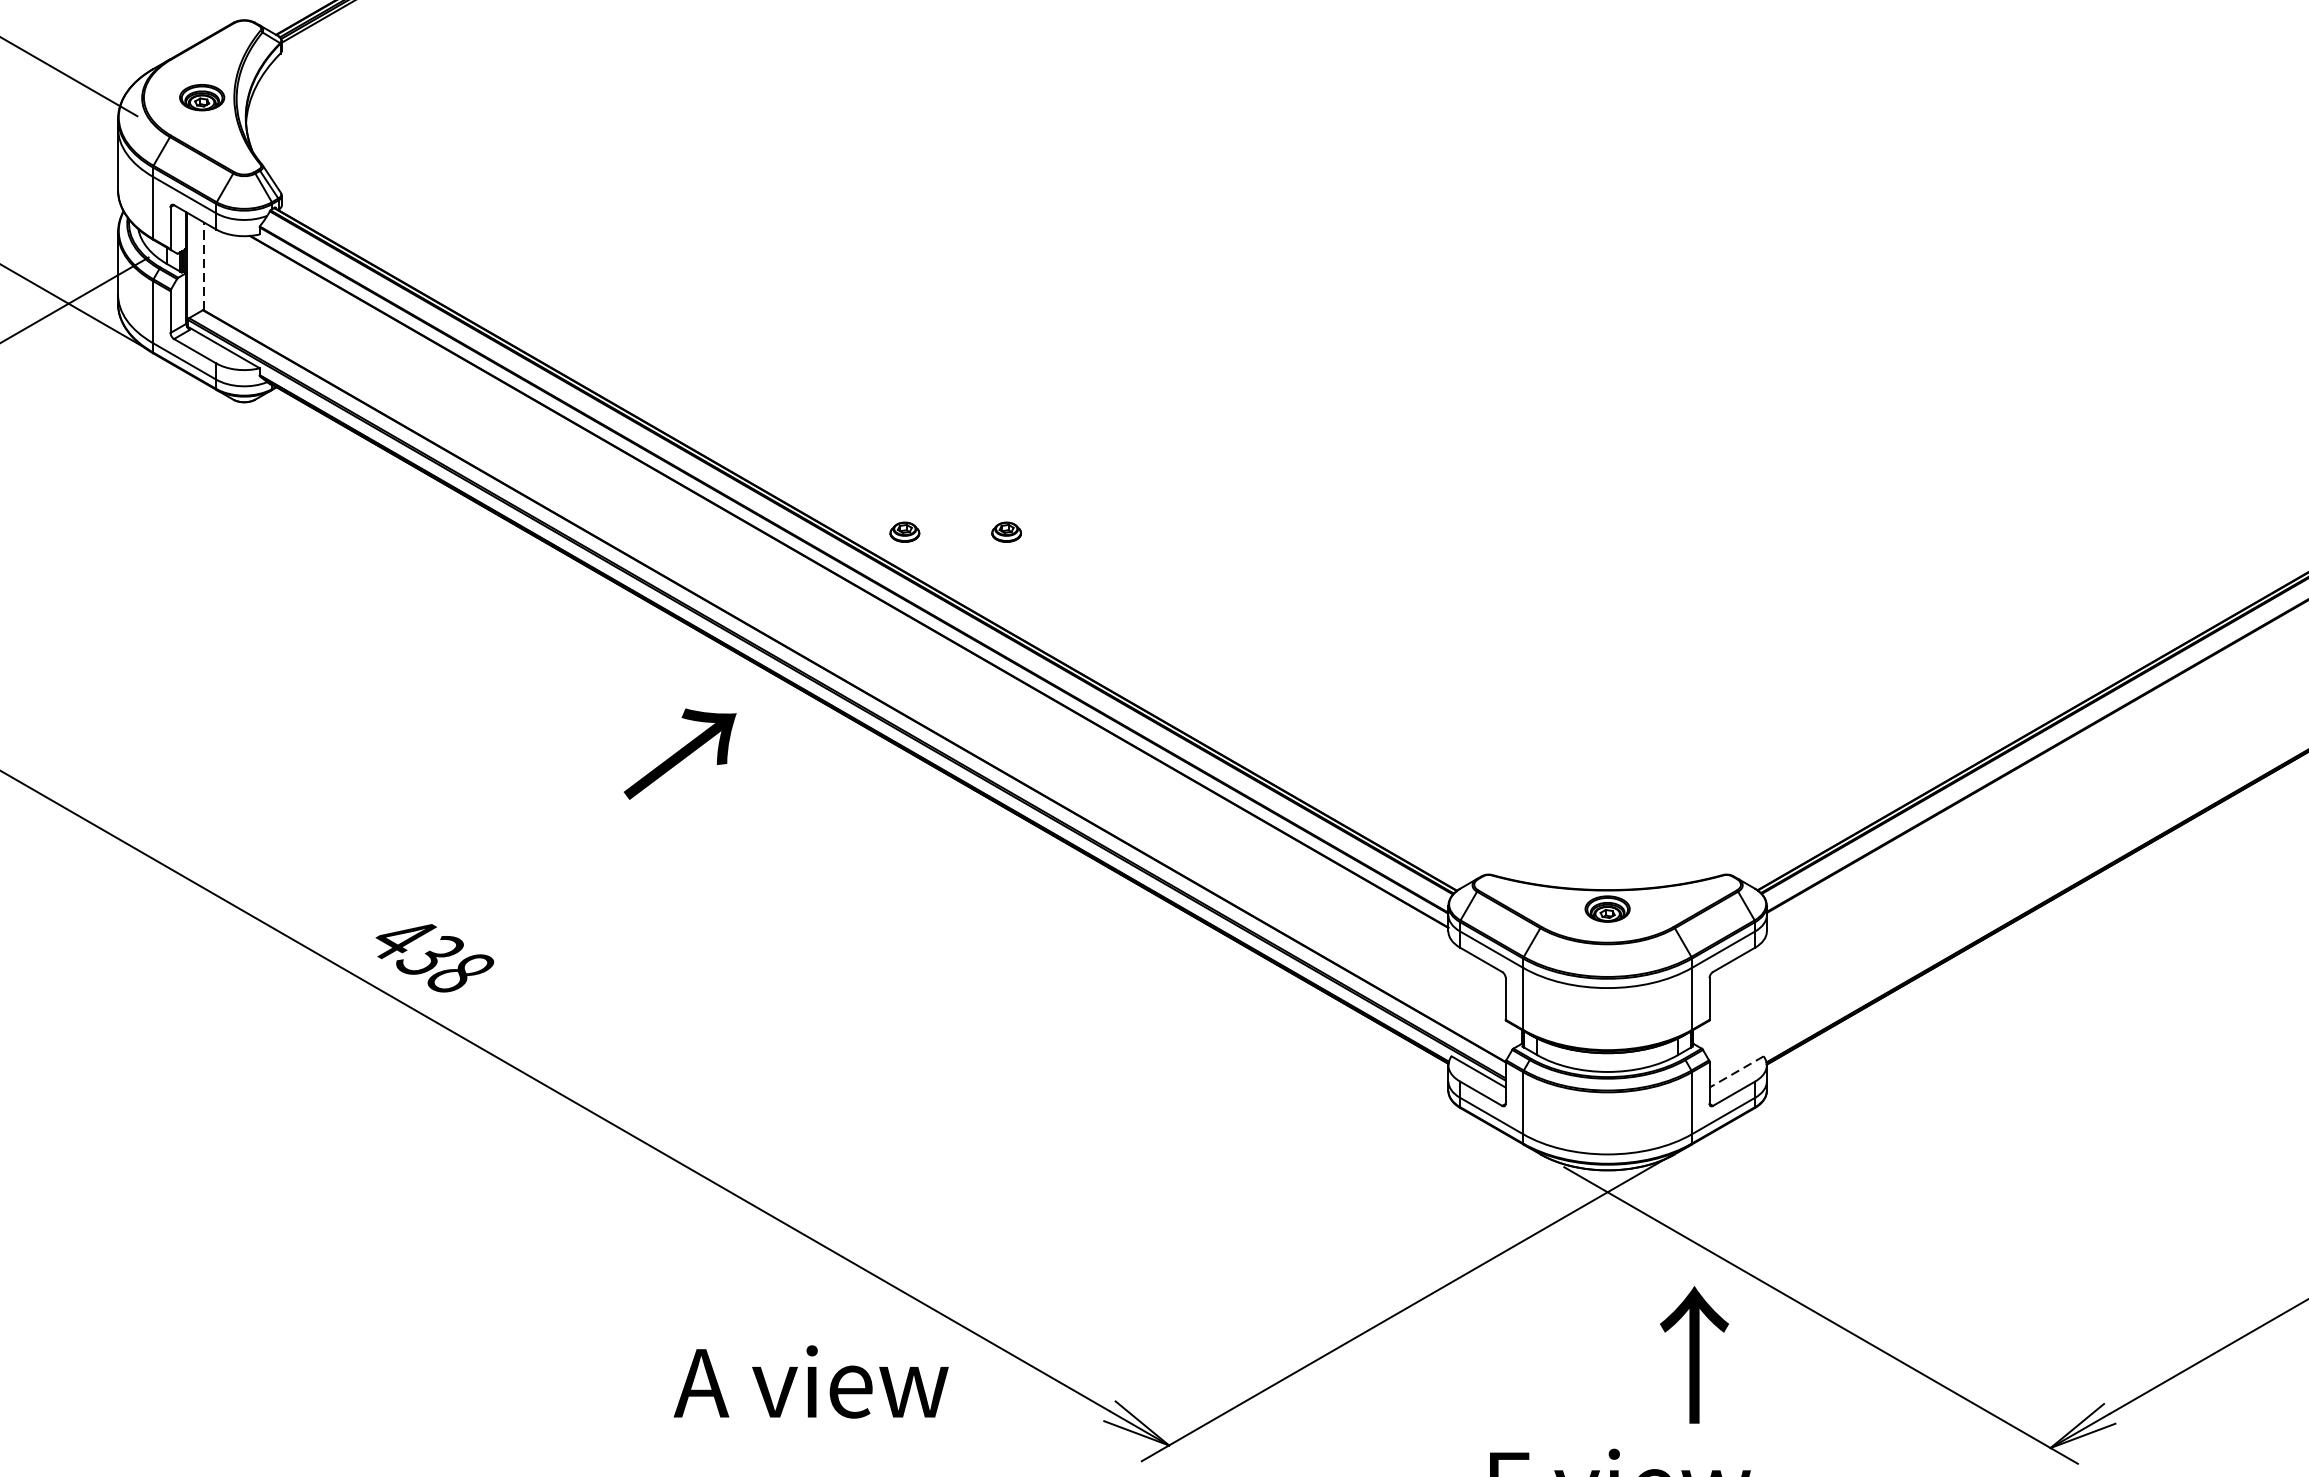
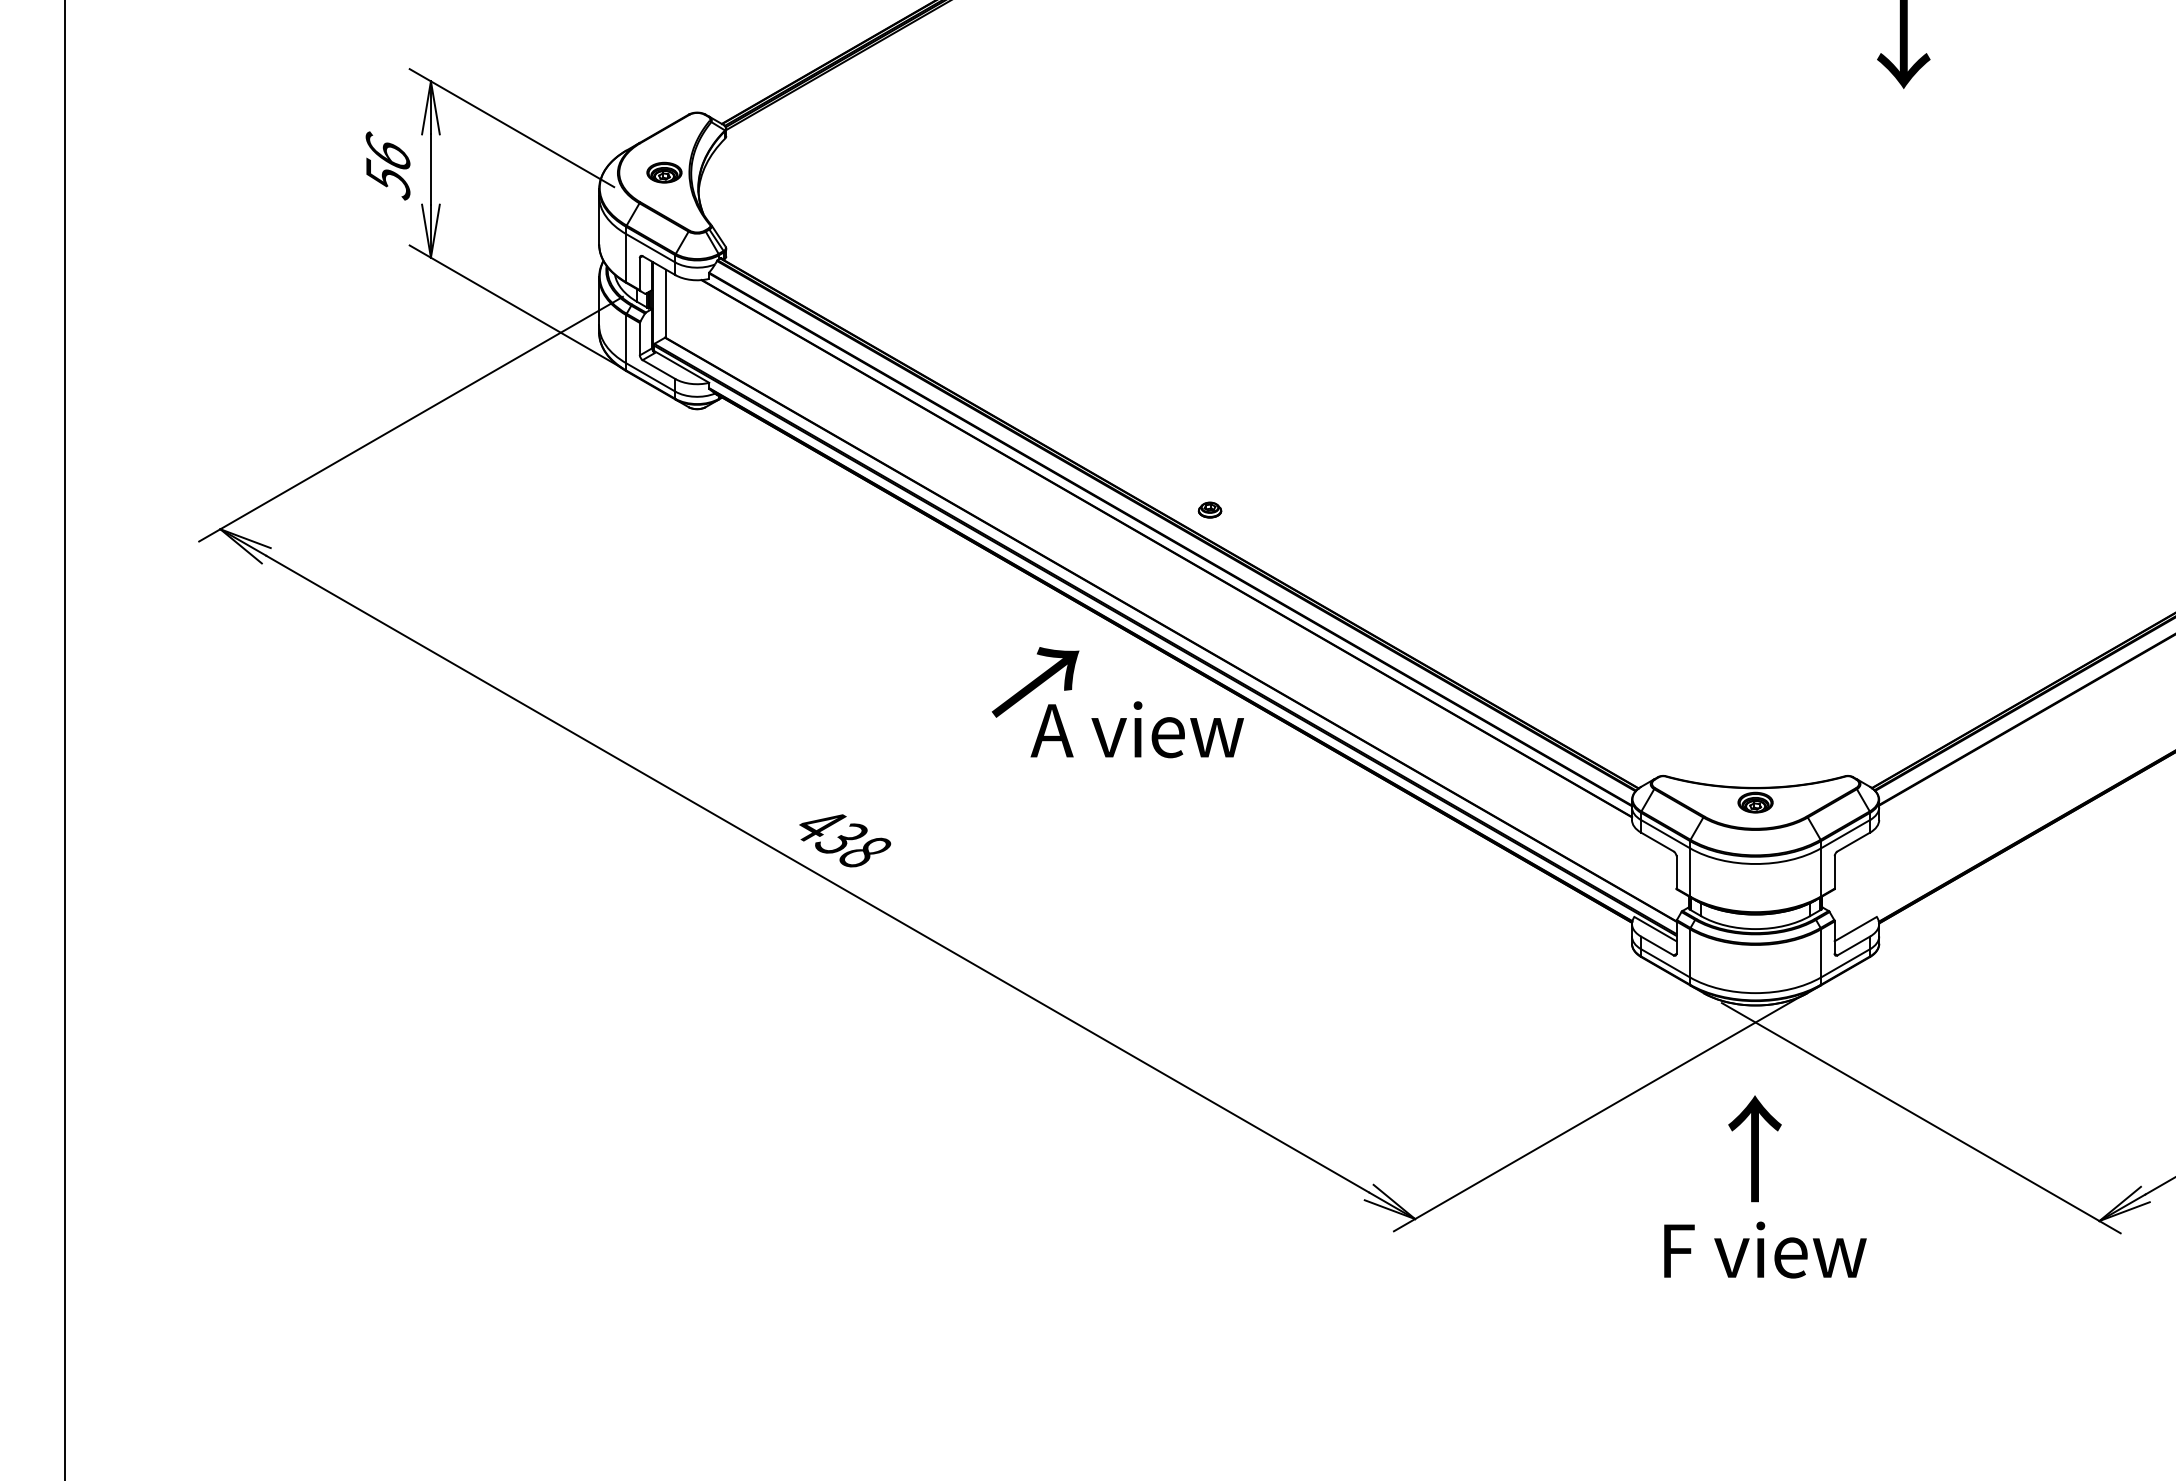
line: (203, 266) -> (665, 303), dashed -> solid
part: (1005, 531) -> (1288, 509), removed
line: (1736, 1072) -> (1855, 929), dashed -> solid
text: (1693, 1354) -> (1754, 1148), moved
text: (810, 1381) -> (1136, 729), moved

